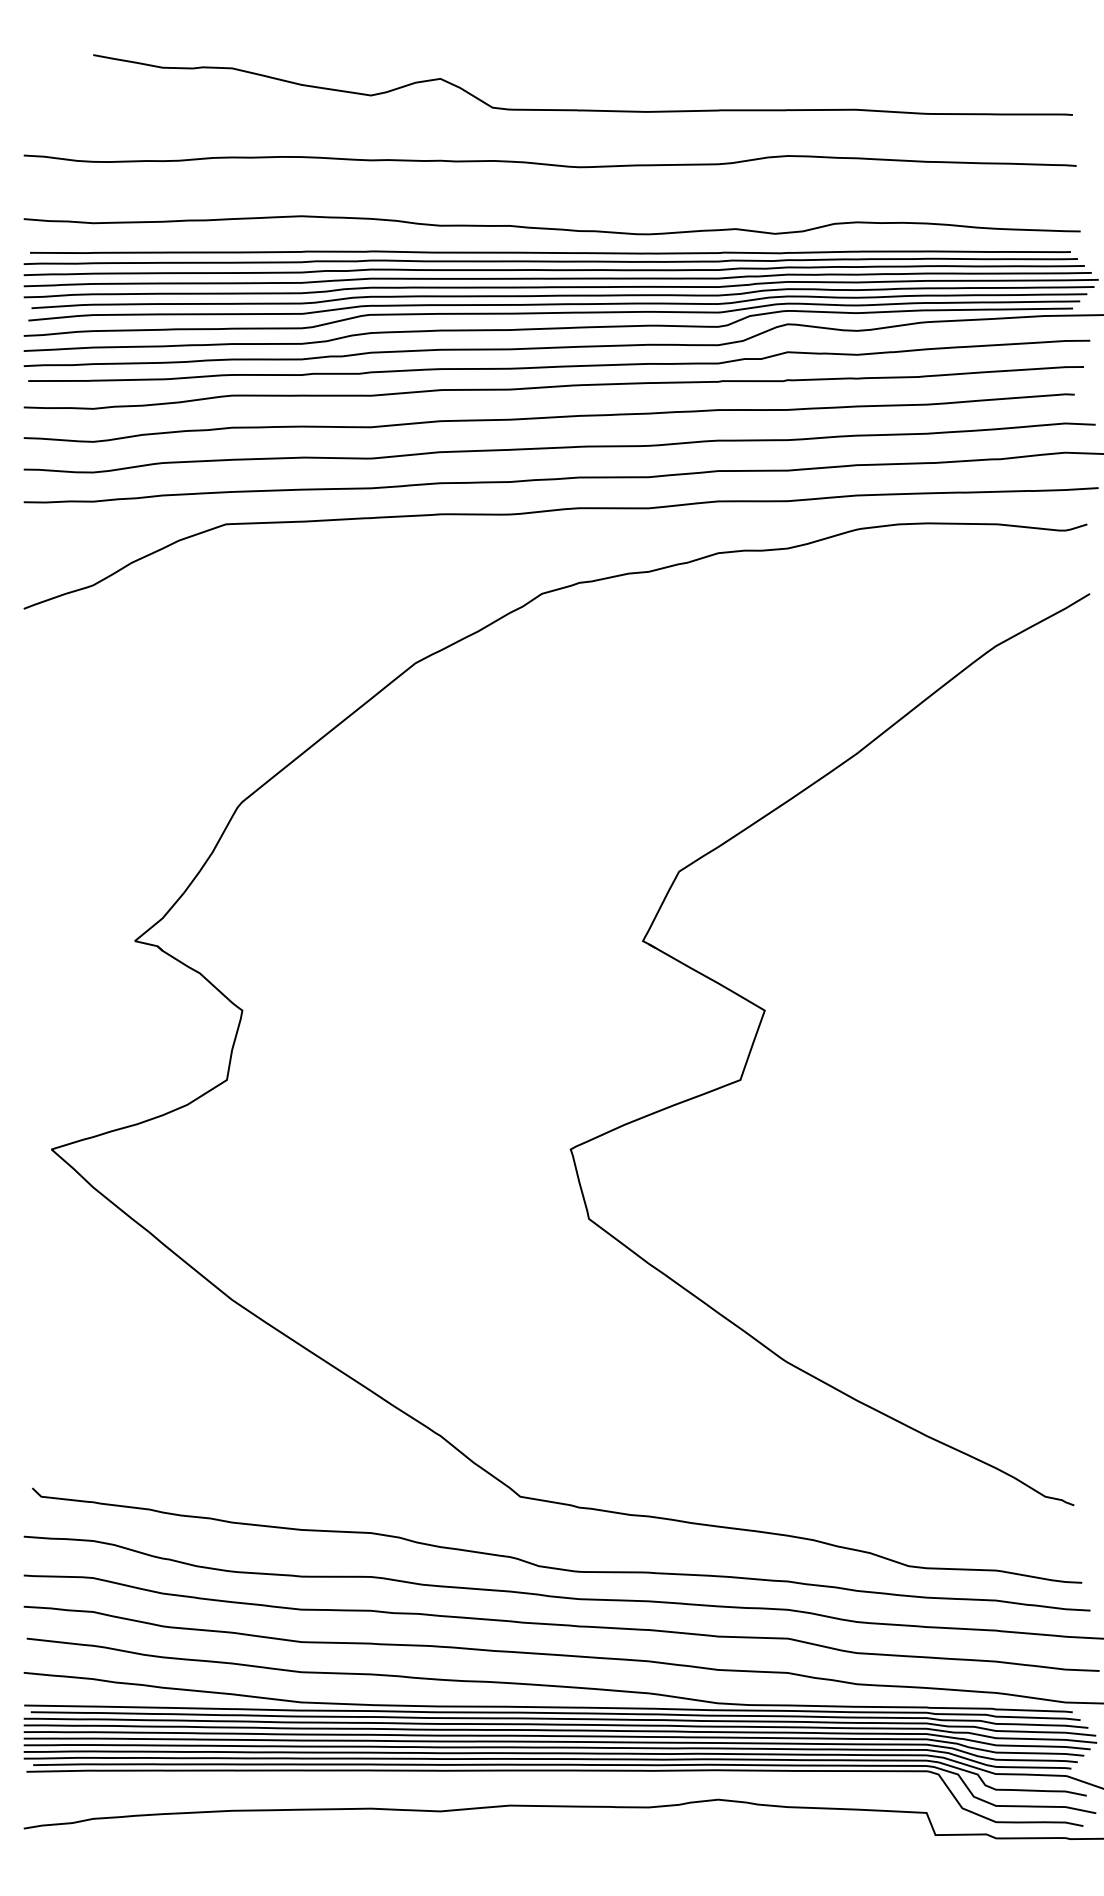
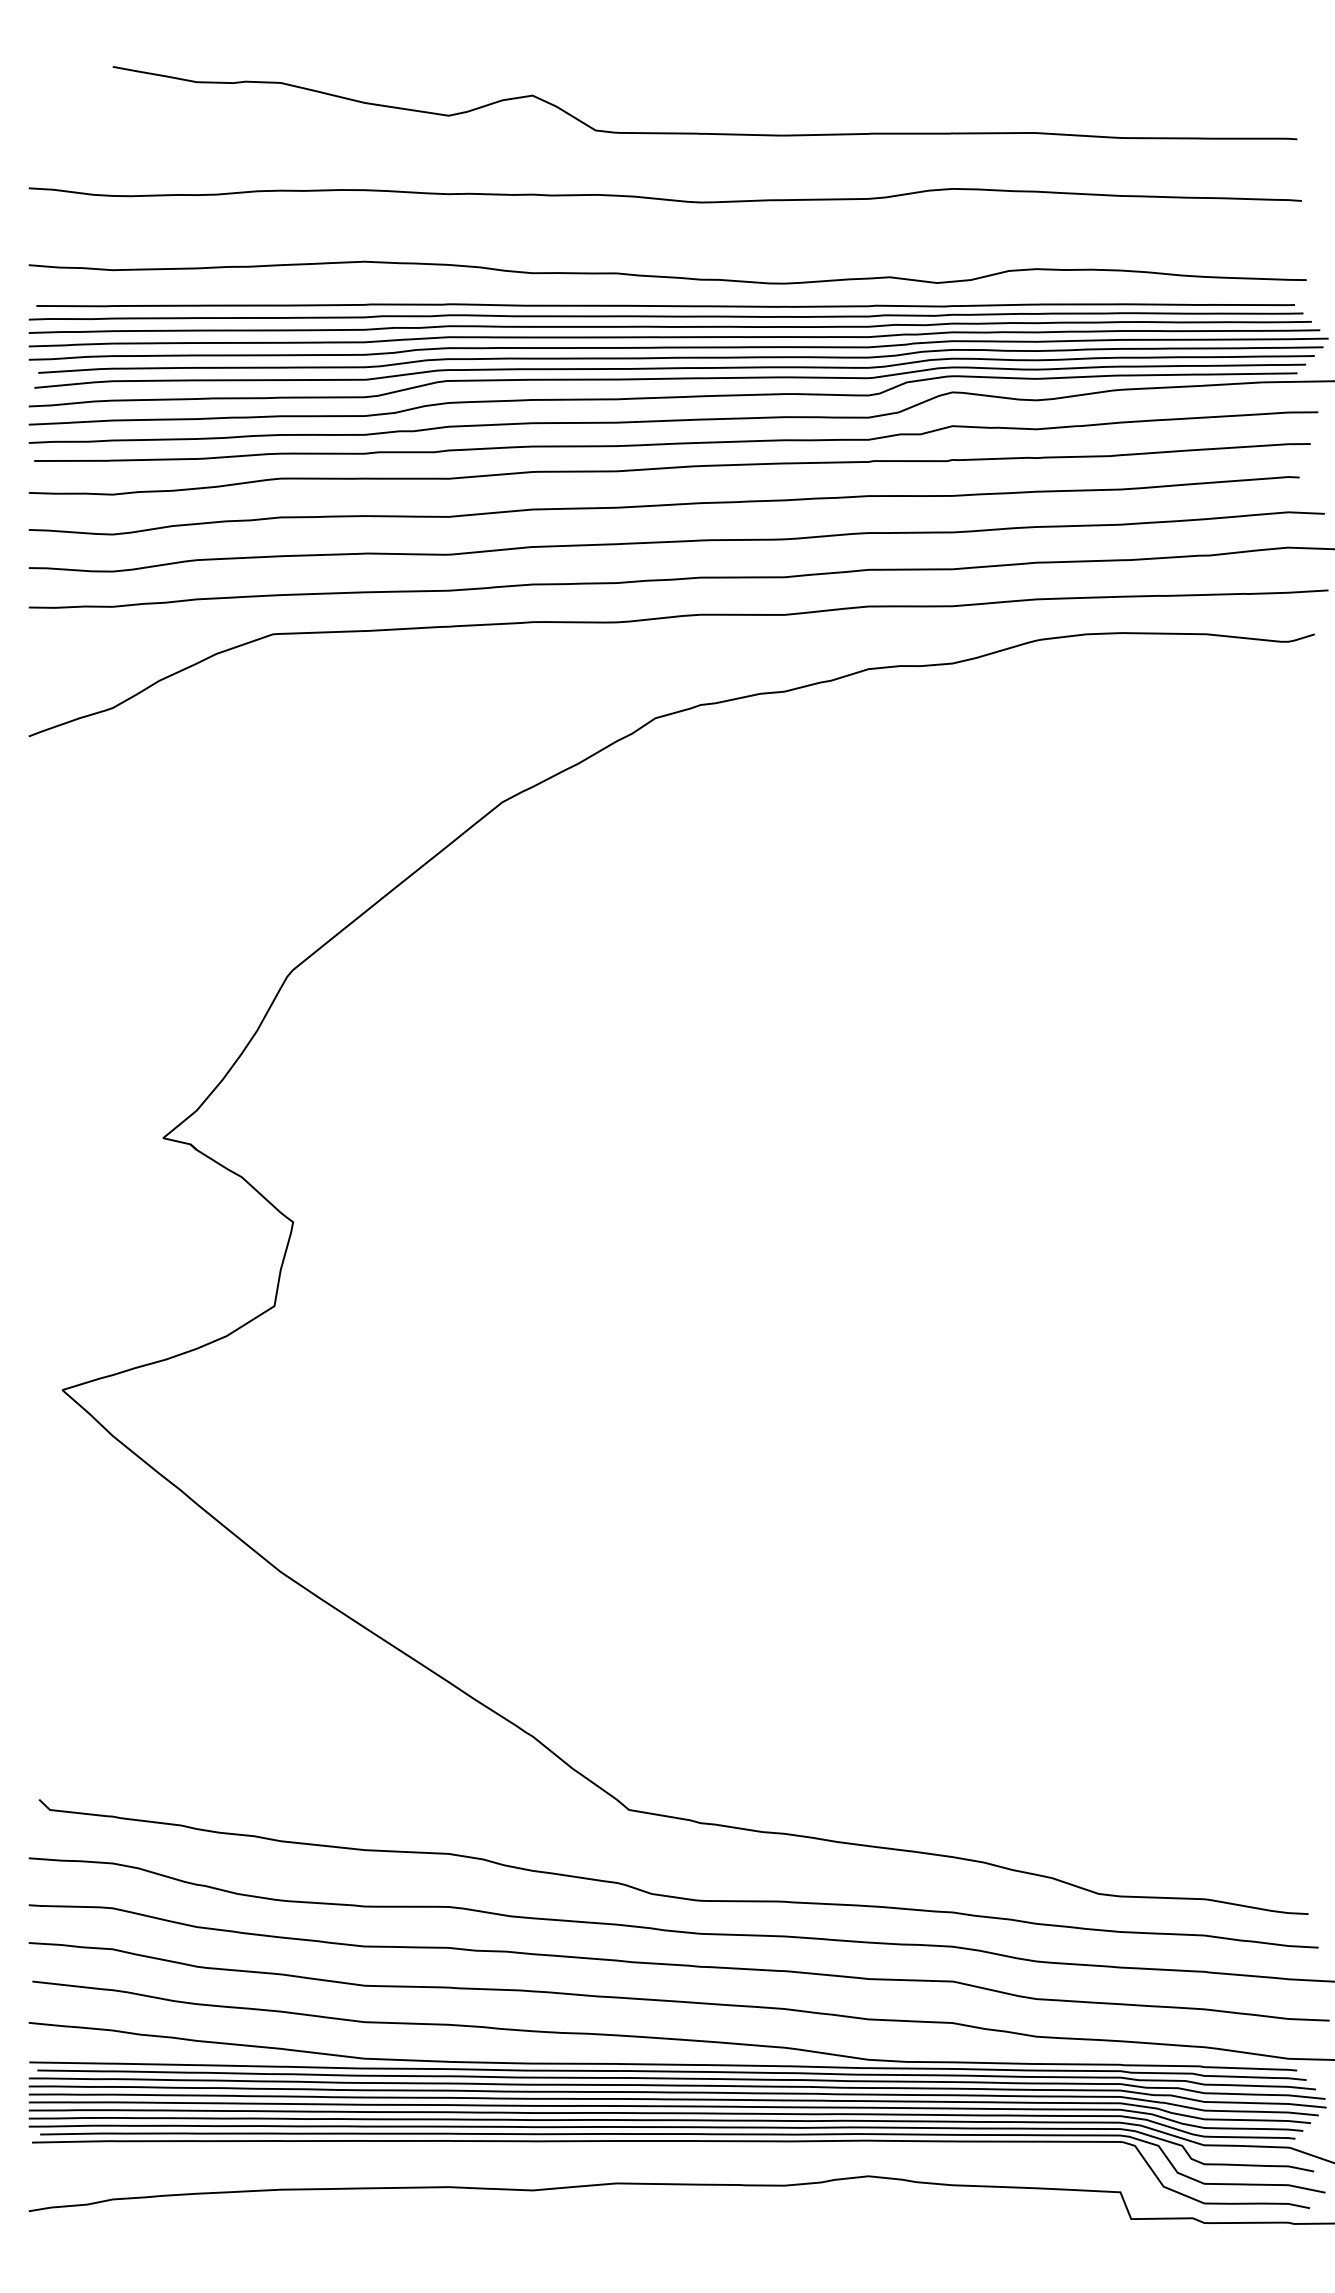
part: (760, 1026) -> (919, 1241), removed

